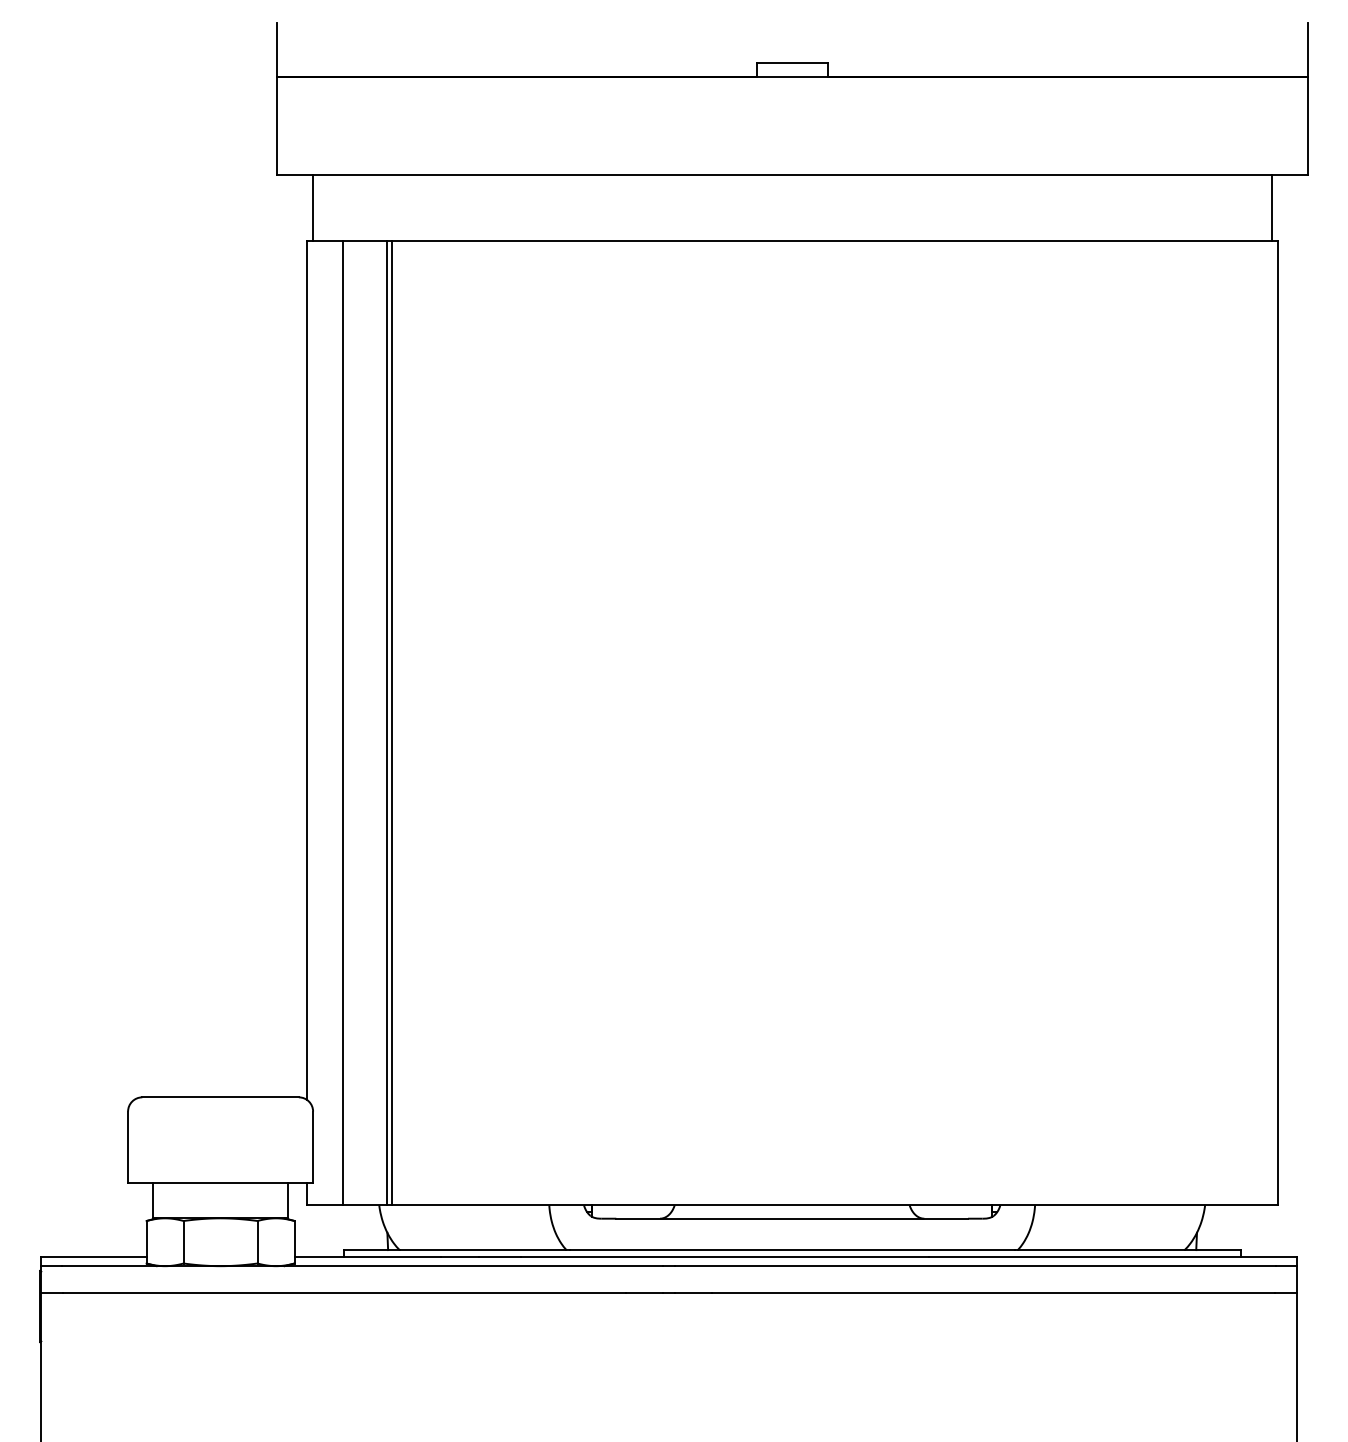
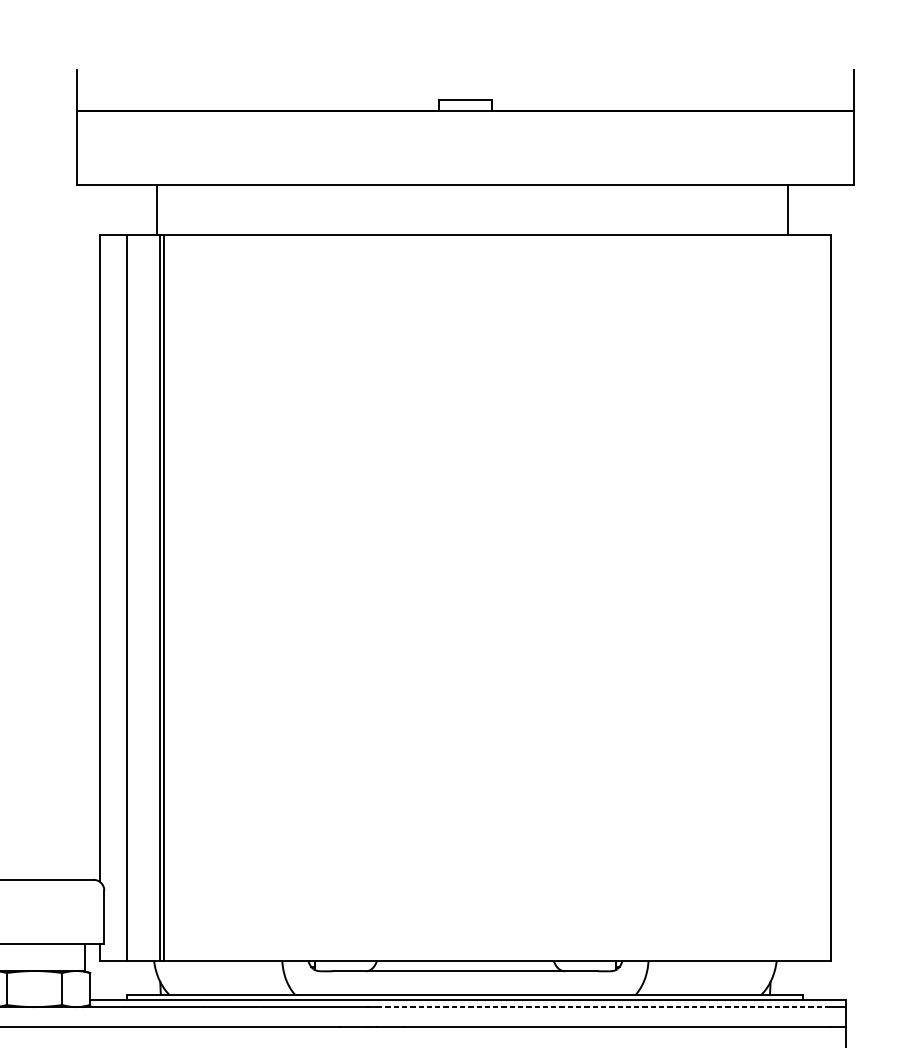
line: (312, 208) -> (156, 209), moved
line: (1271, 208) -> (787, 209), moved
line: (975, 1266) -> (603, 1007), solid -> dashed

